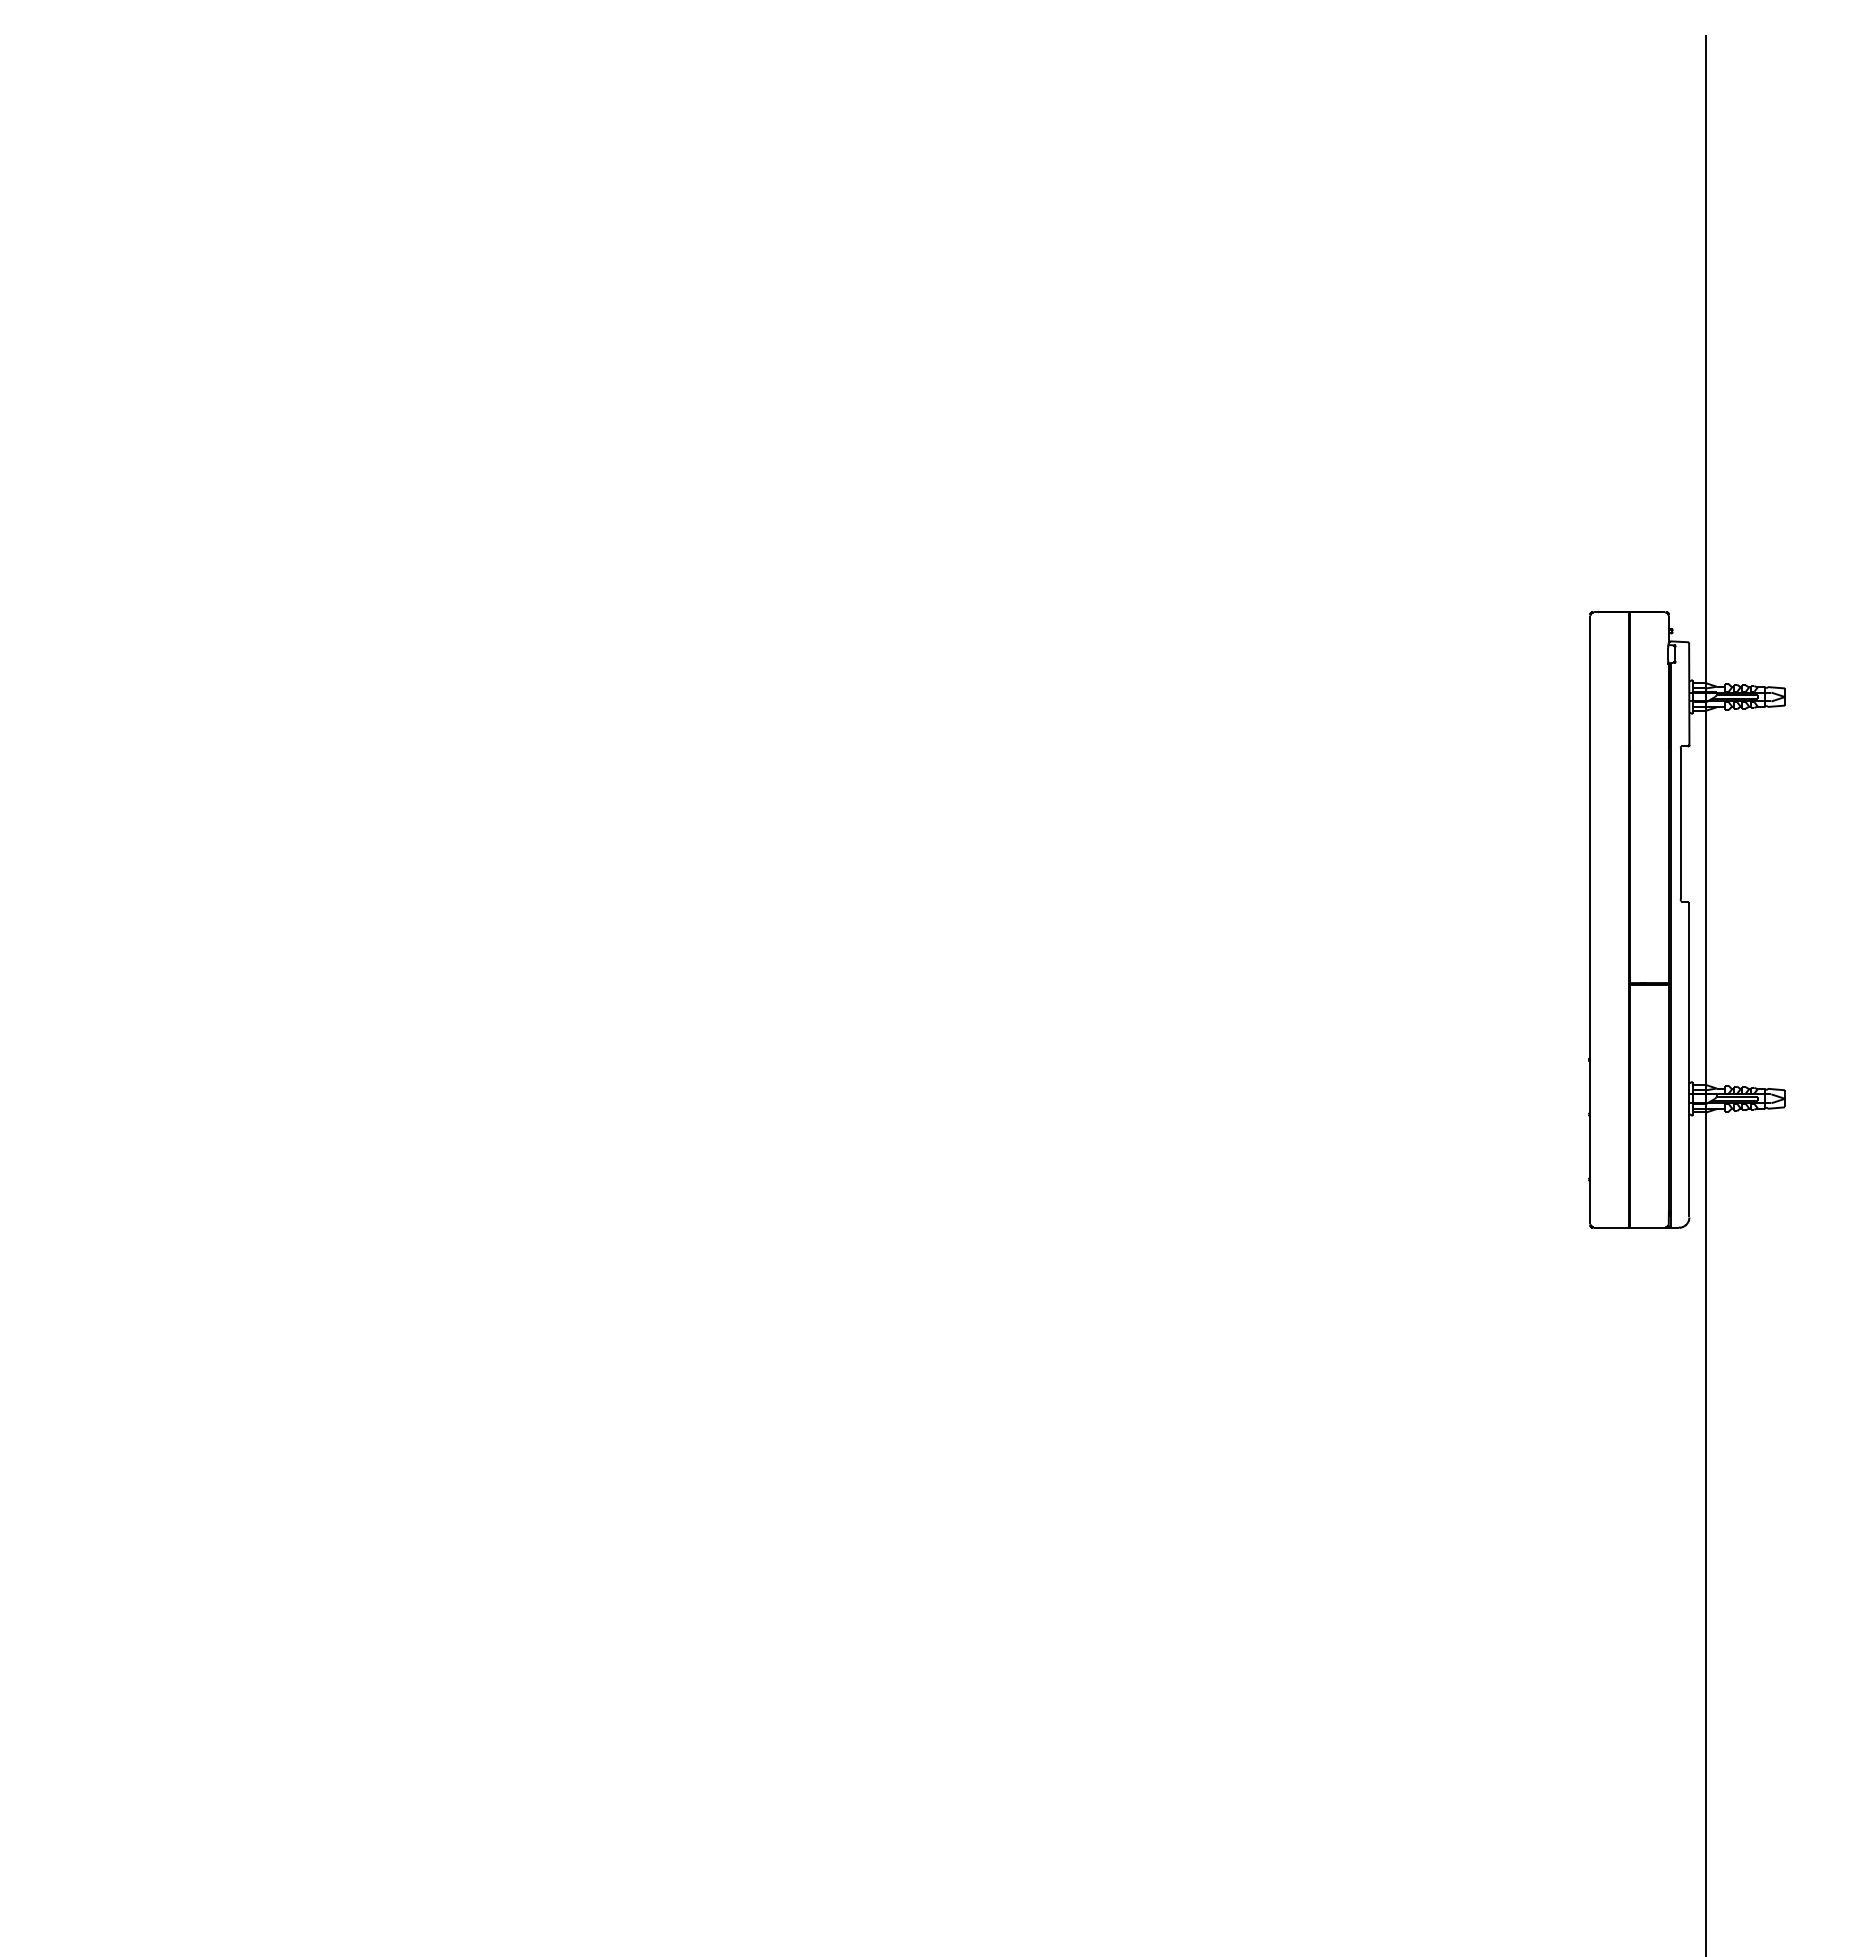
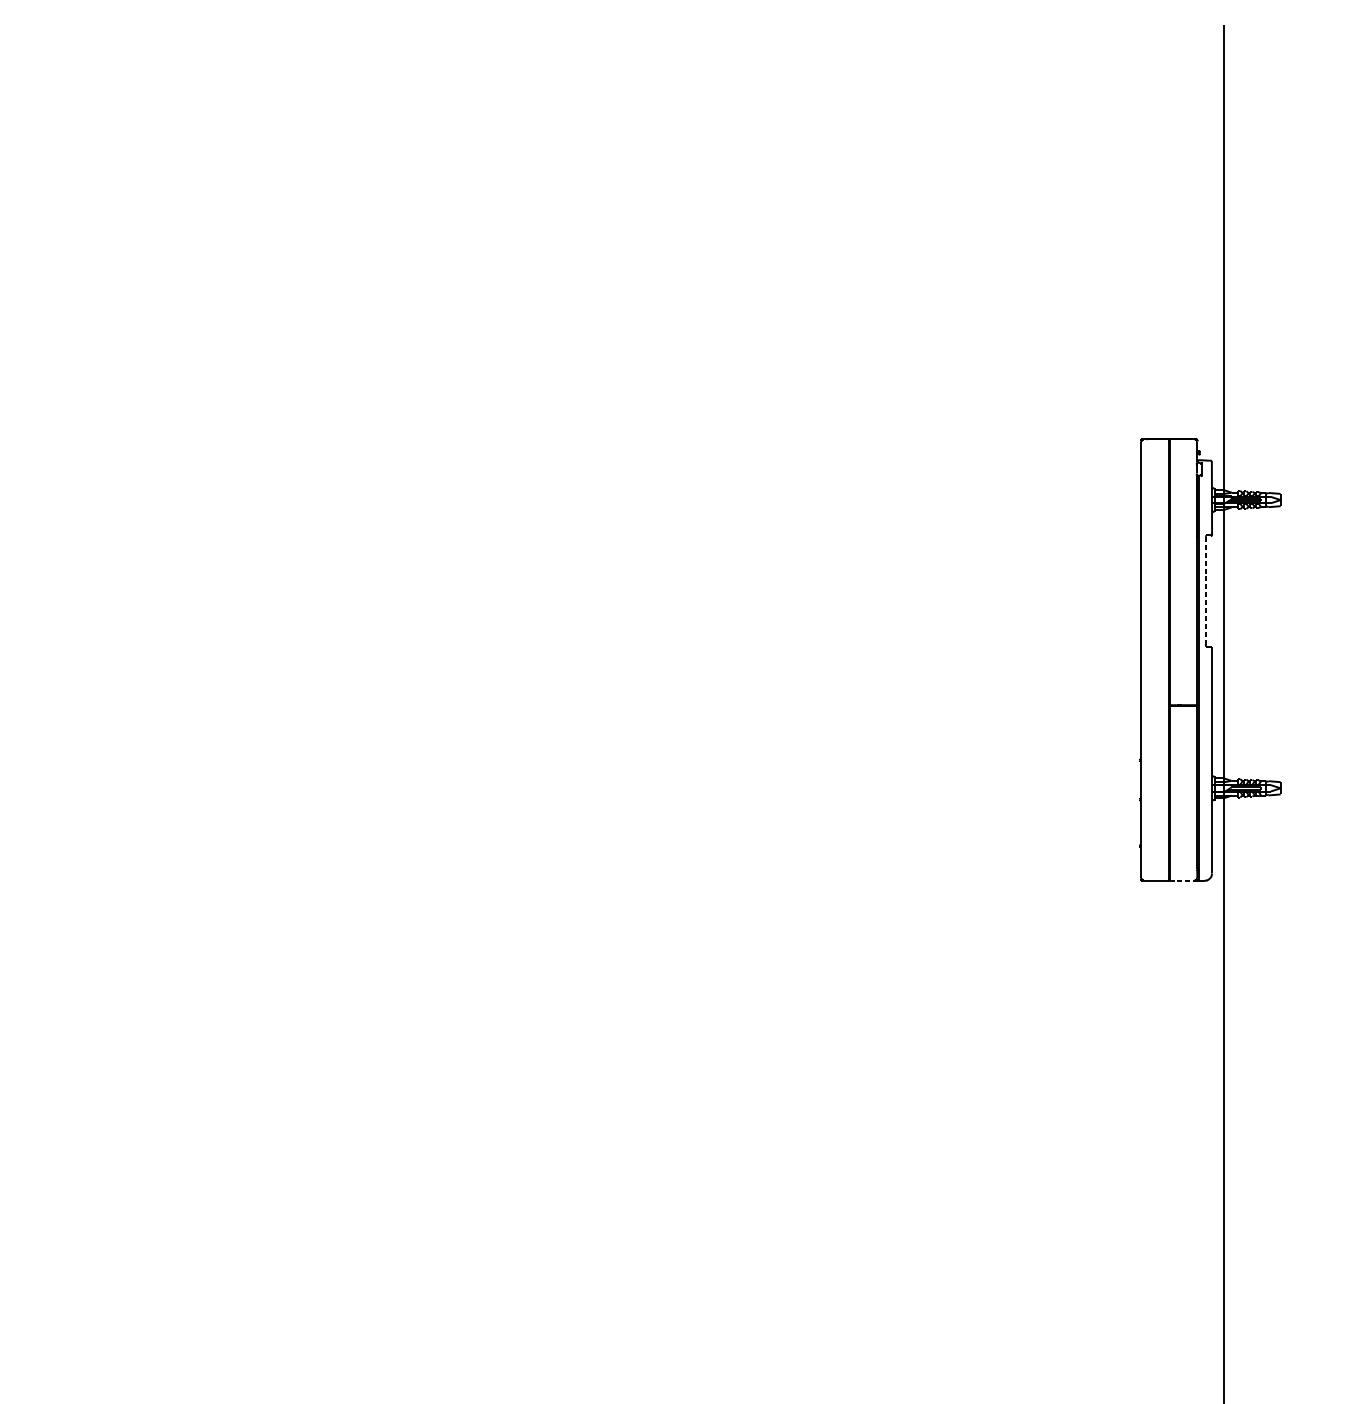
line: (1680, 822) -> (1205, 590), solid -> dashed
line: (1647, 1227) -> (1181, 880), solid -> dashed

